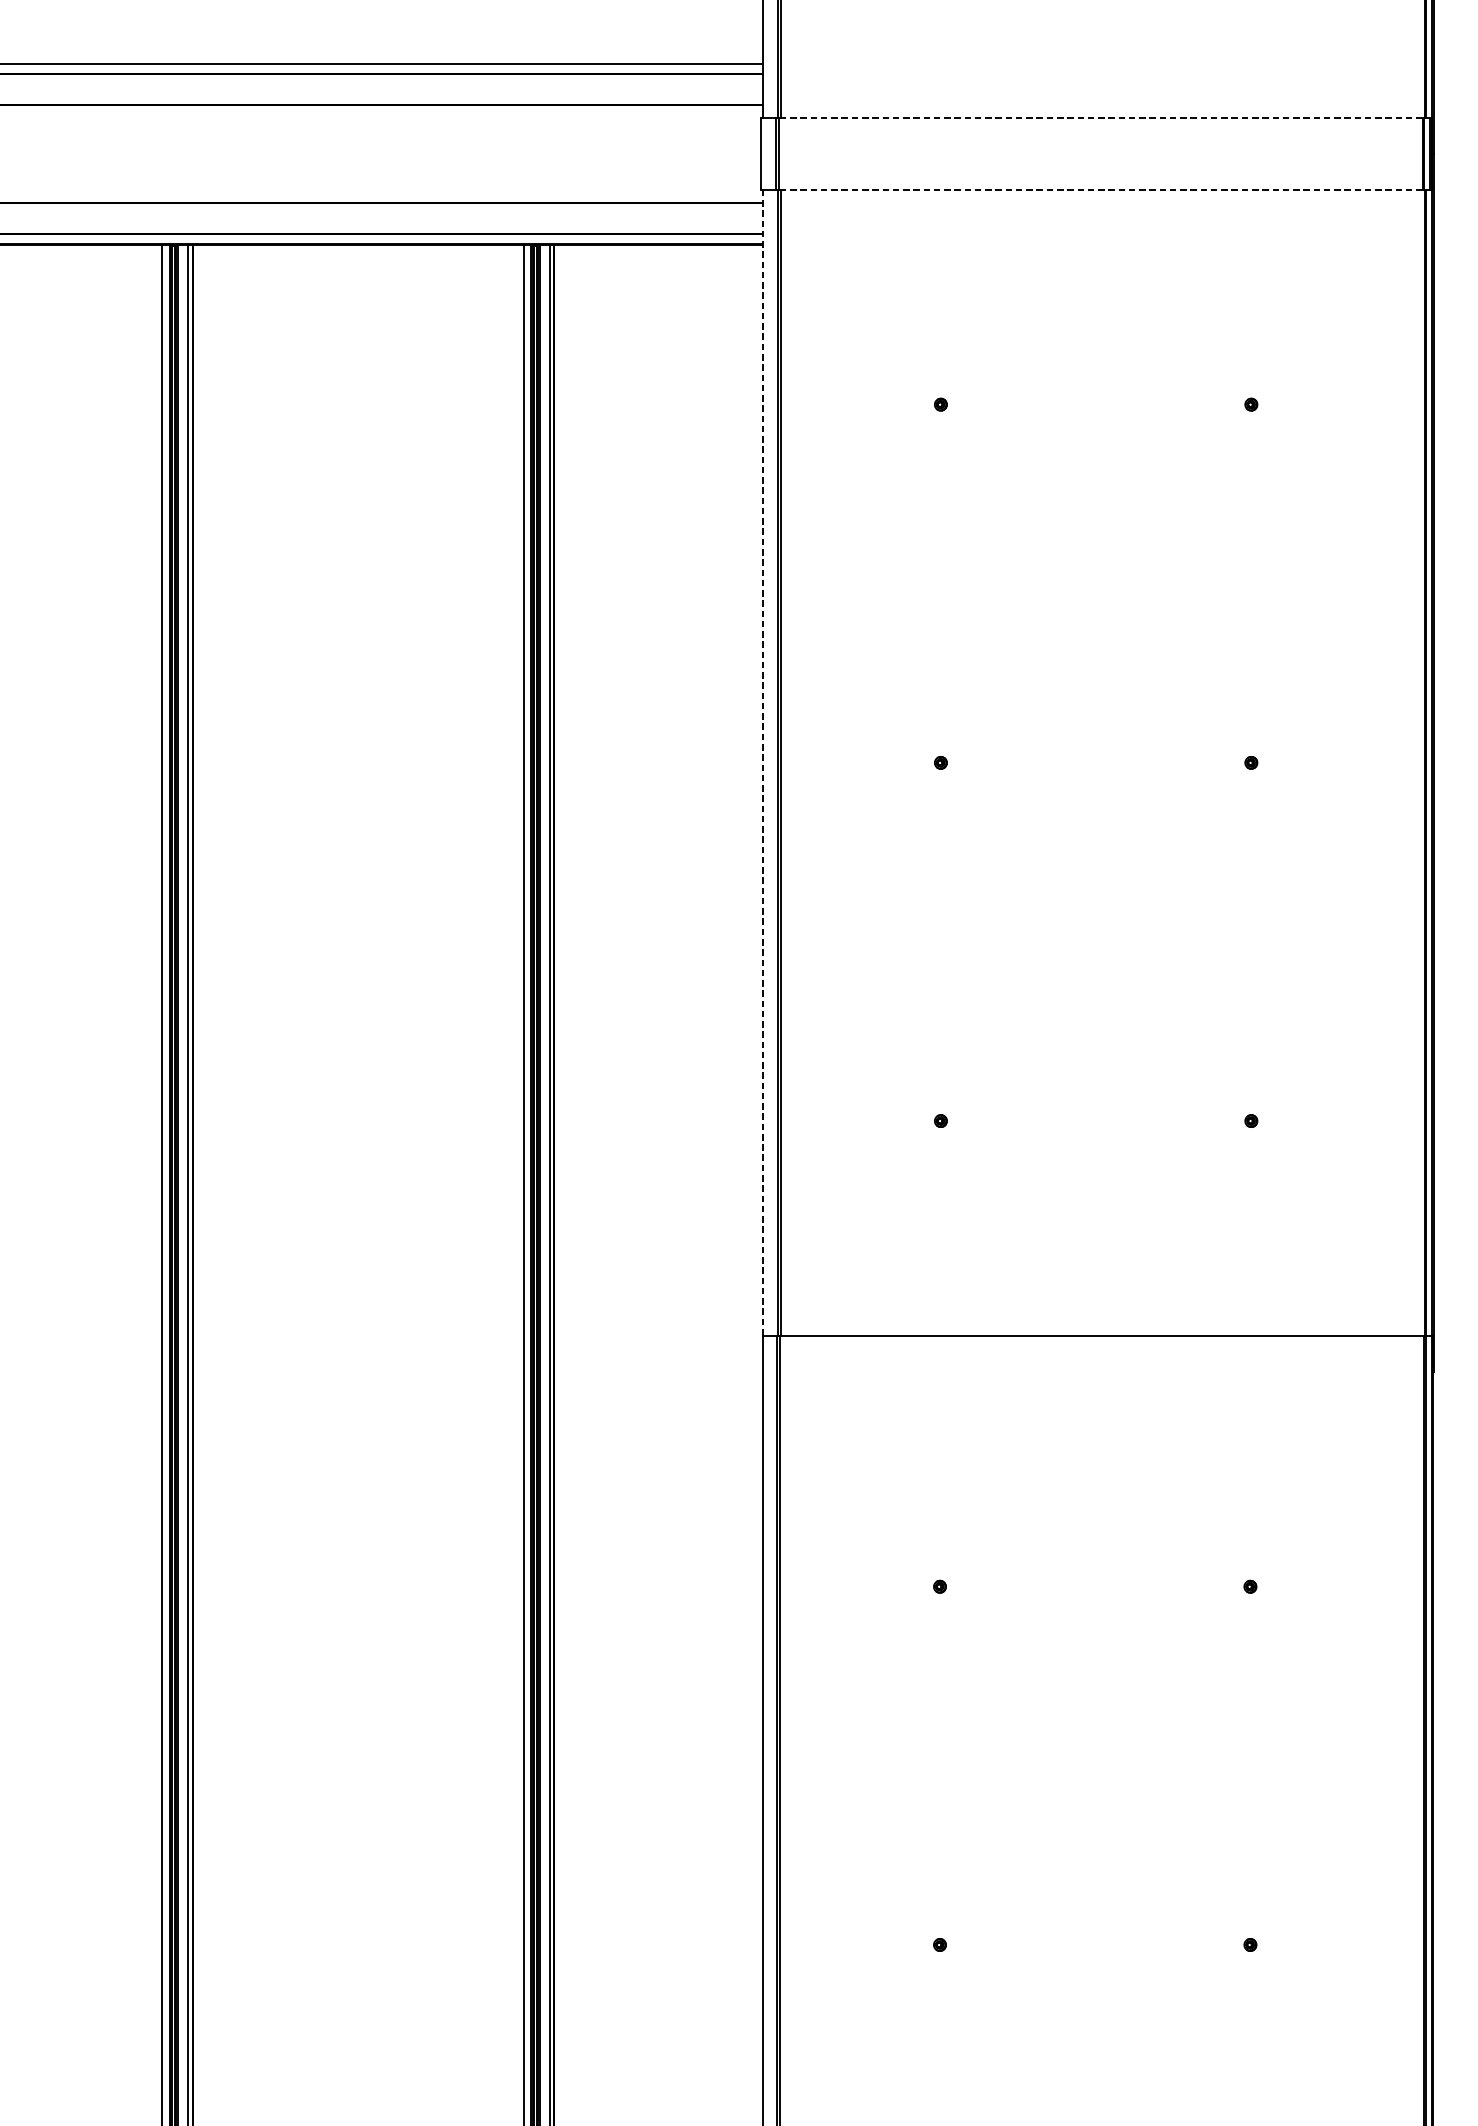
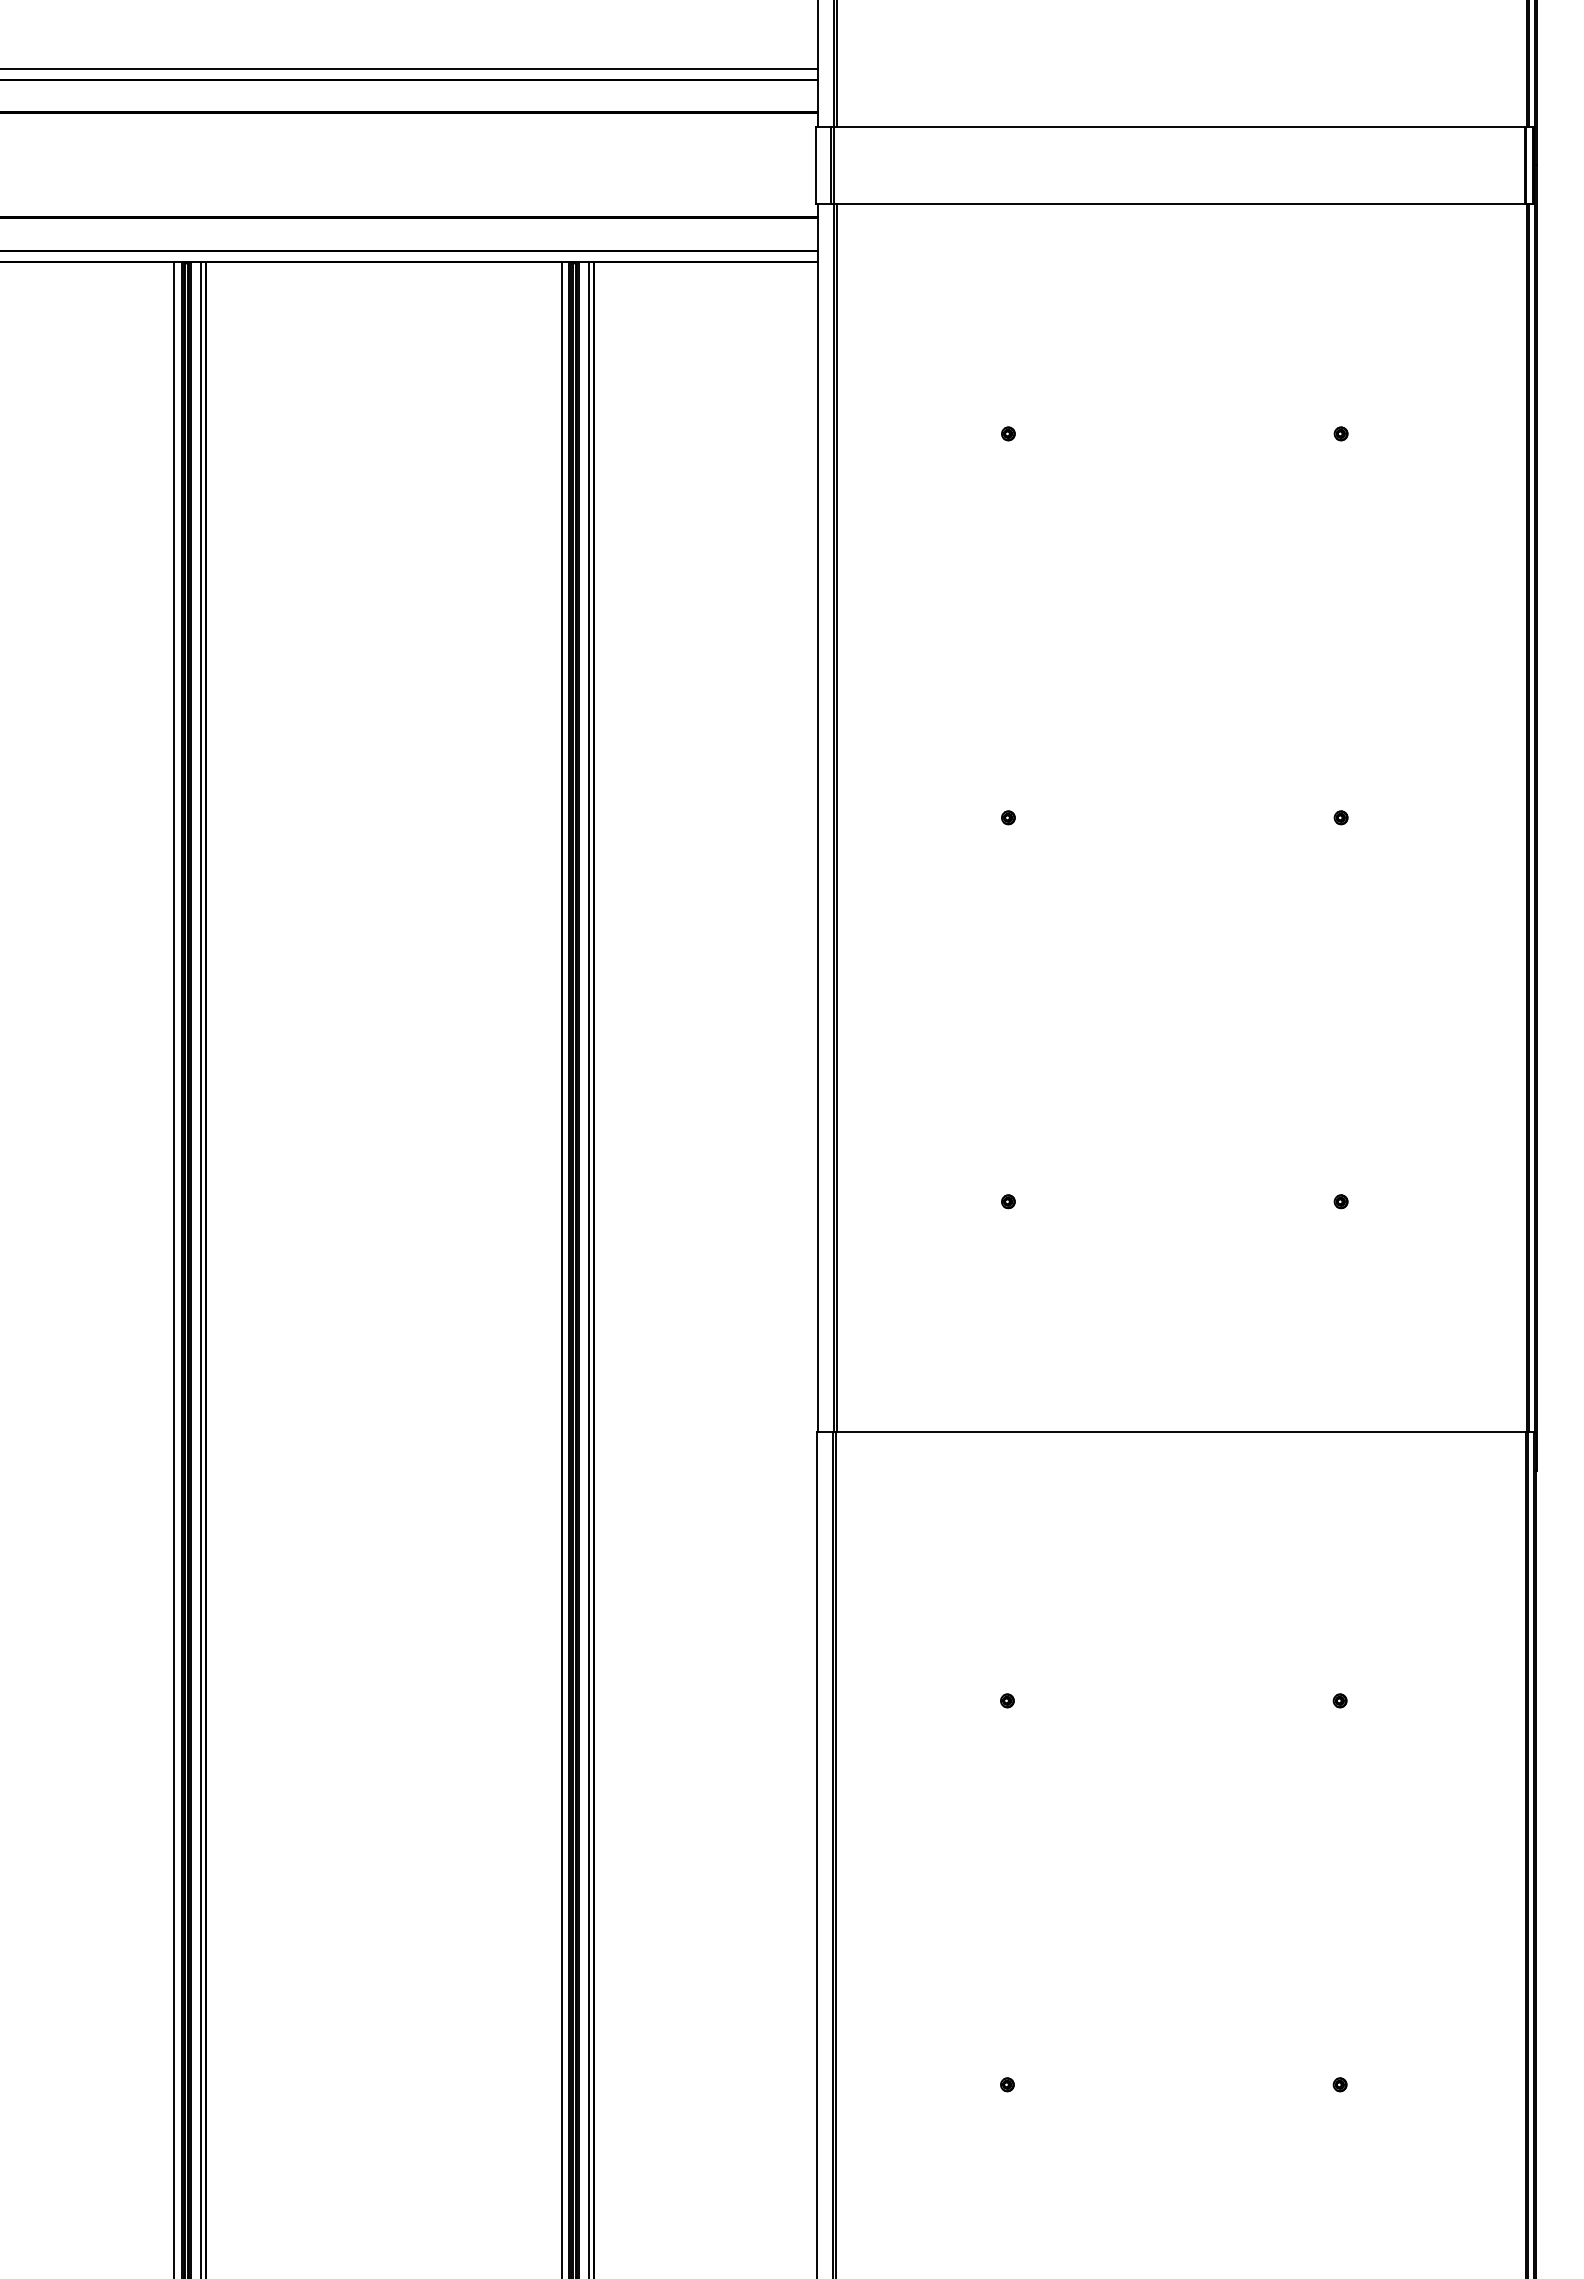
line: (1100, 117) -> (1179, 126), dashed -> solid
line: (1100, 189) -> (1179, 203), dashed -> solid
line: (763, 763) -> (818, 818), dashed -> solid

